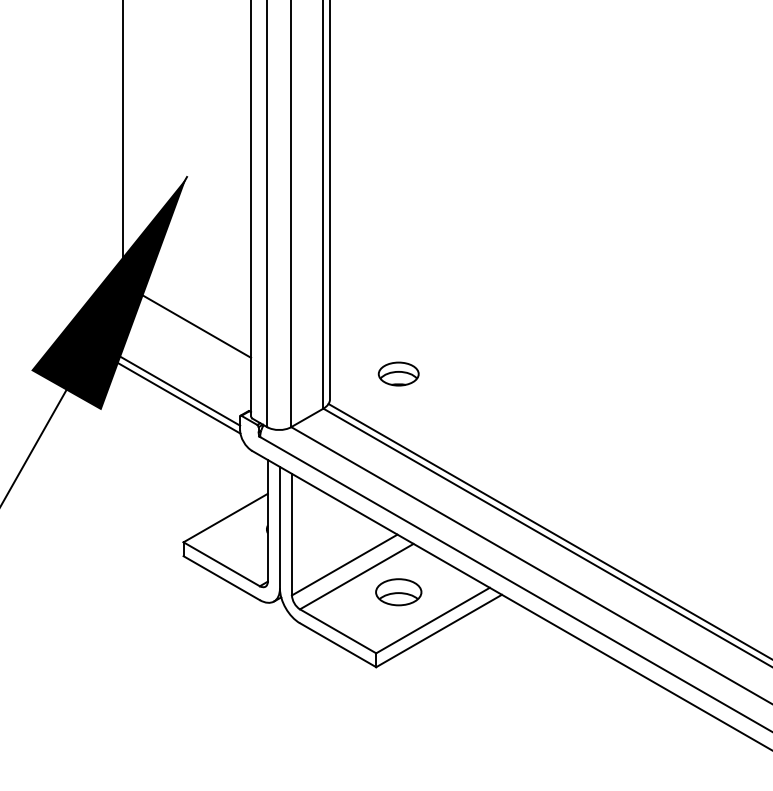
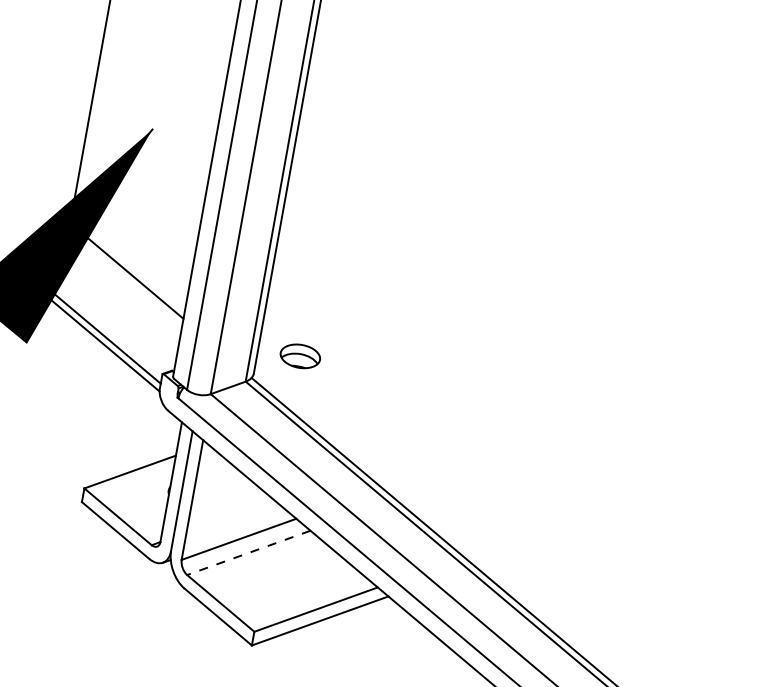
part: (398, 373) -> (300, 355), moved
line: (356, 576) -> (248, 552), solid -> dashed
part: (398, 592) -> (287, 575), removed

